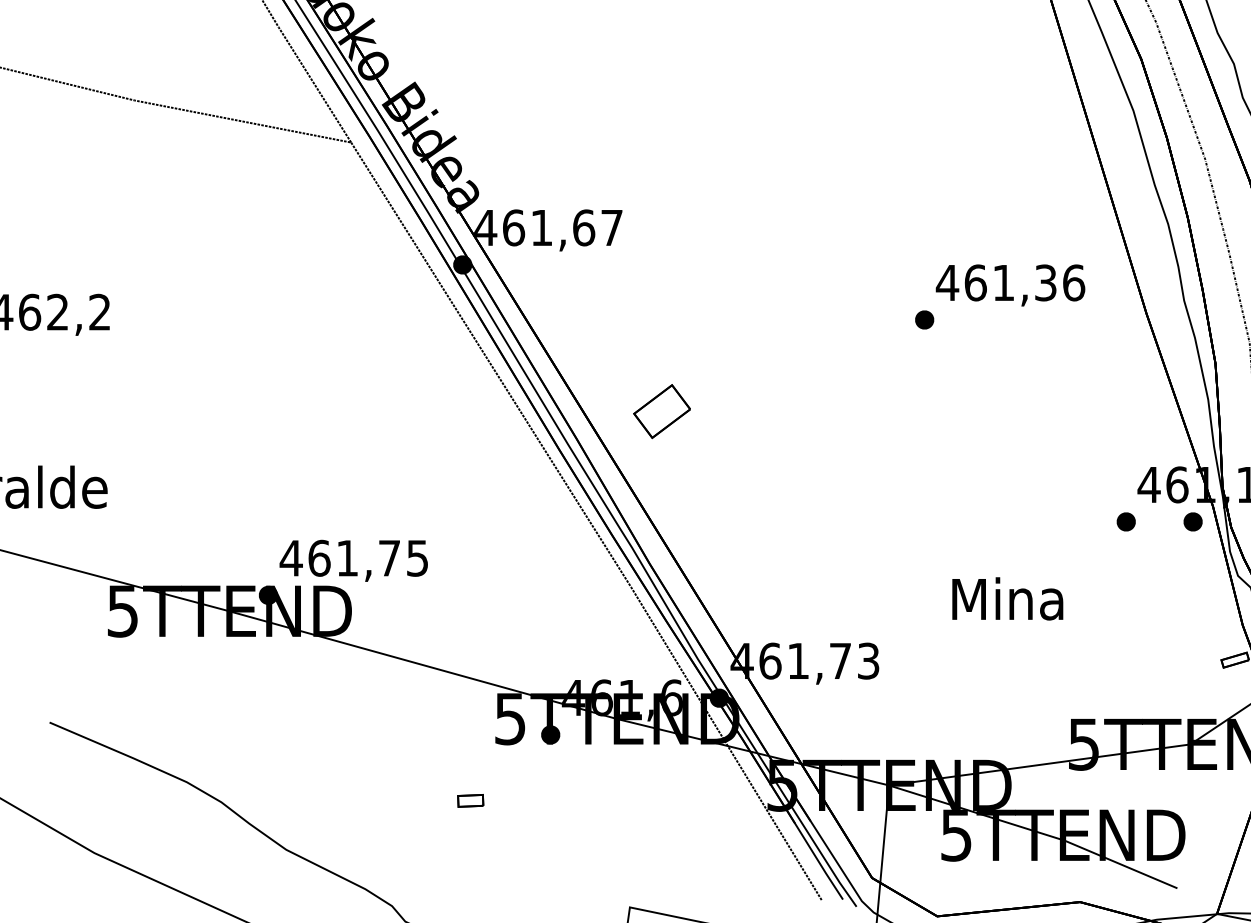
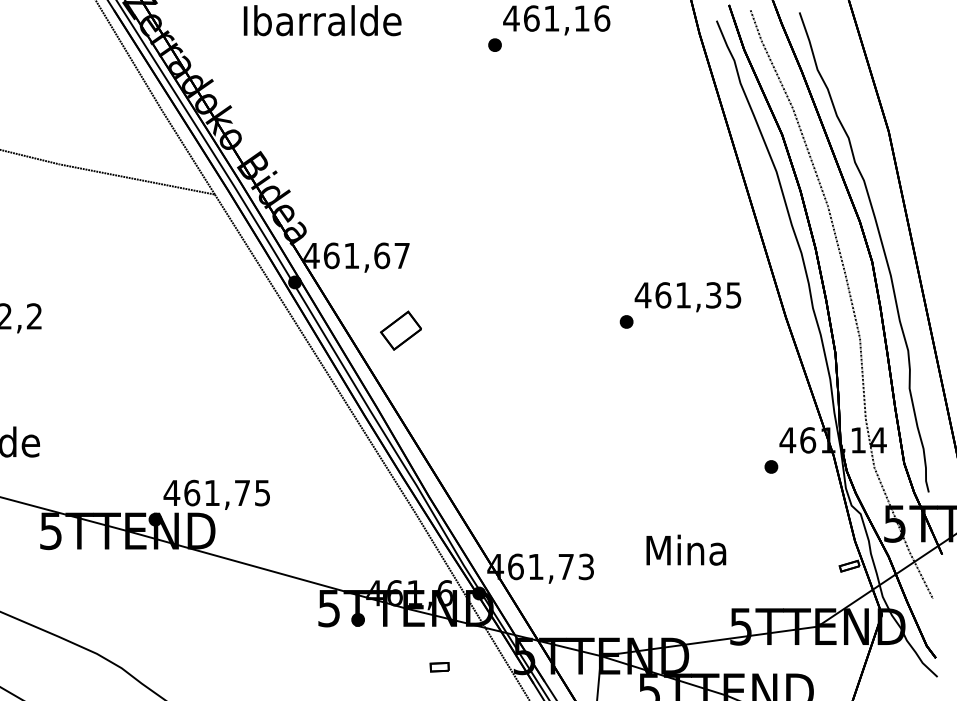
text: (1073, 283) -> (733, 295), 461,36 -> 461,35
part: (661, 411) -> (400, 330), moved
part: (1193, 521) -> (819, 466), removed
text: (1008, 597) -> (686, 549), moved
part: (470, 801) -> (439, 667), moved

